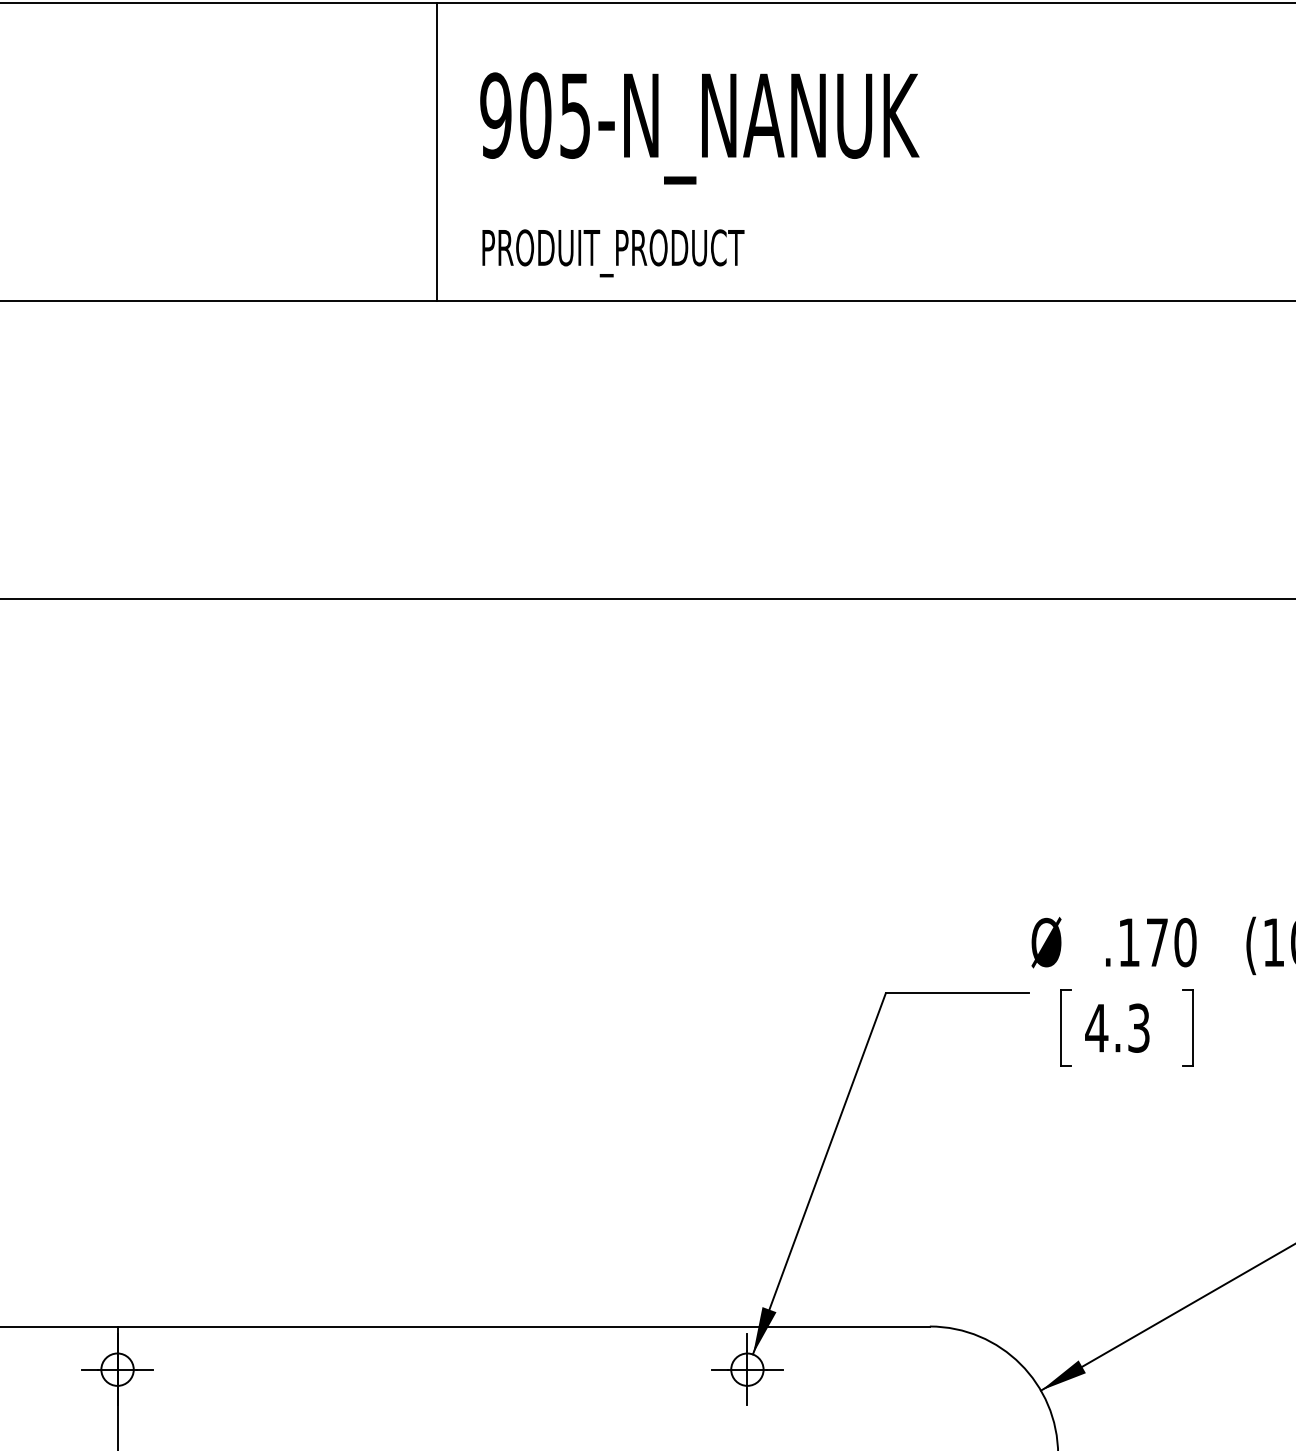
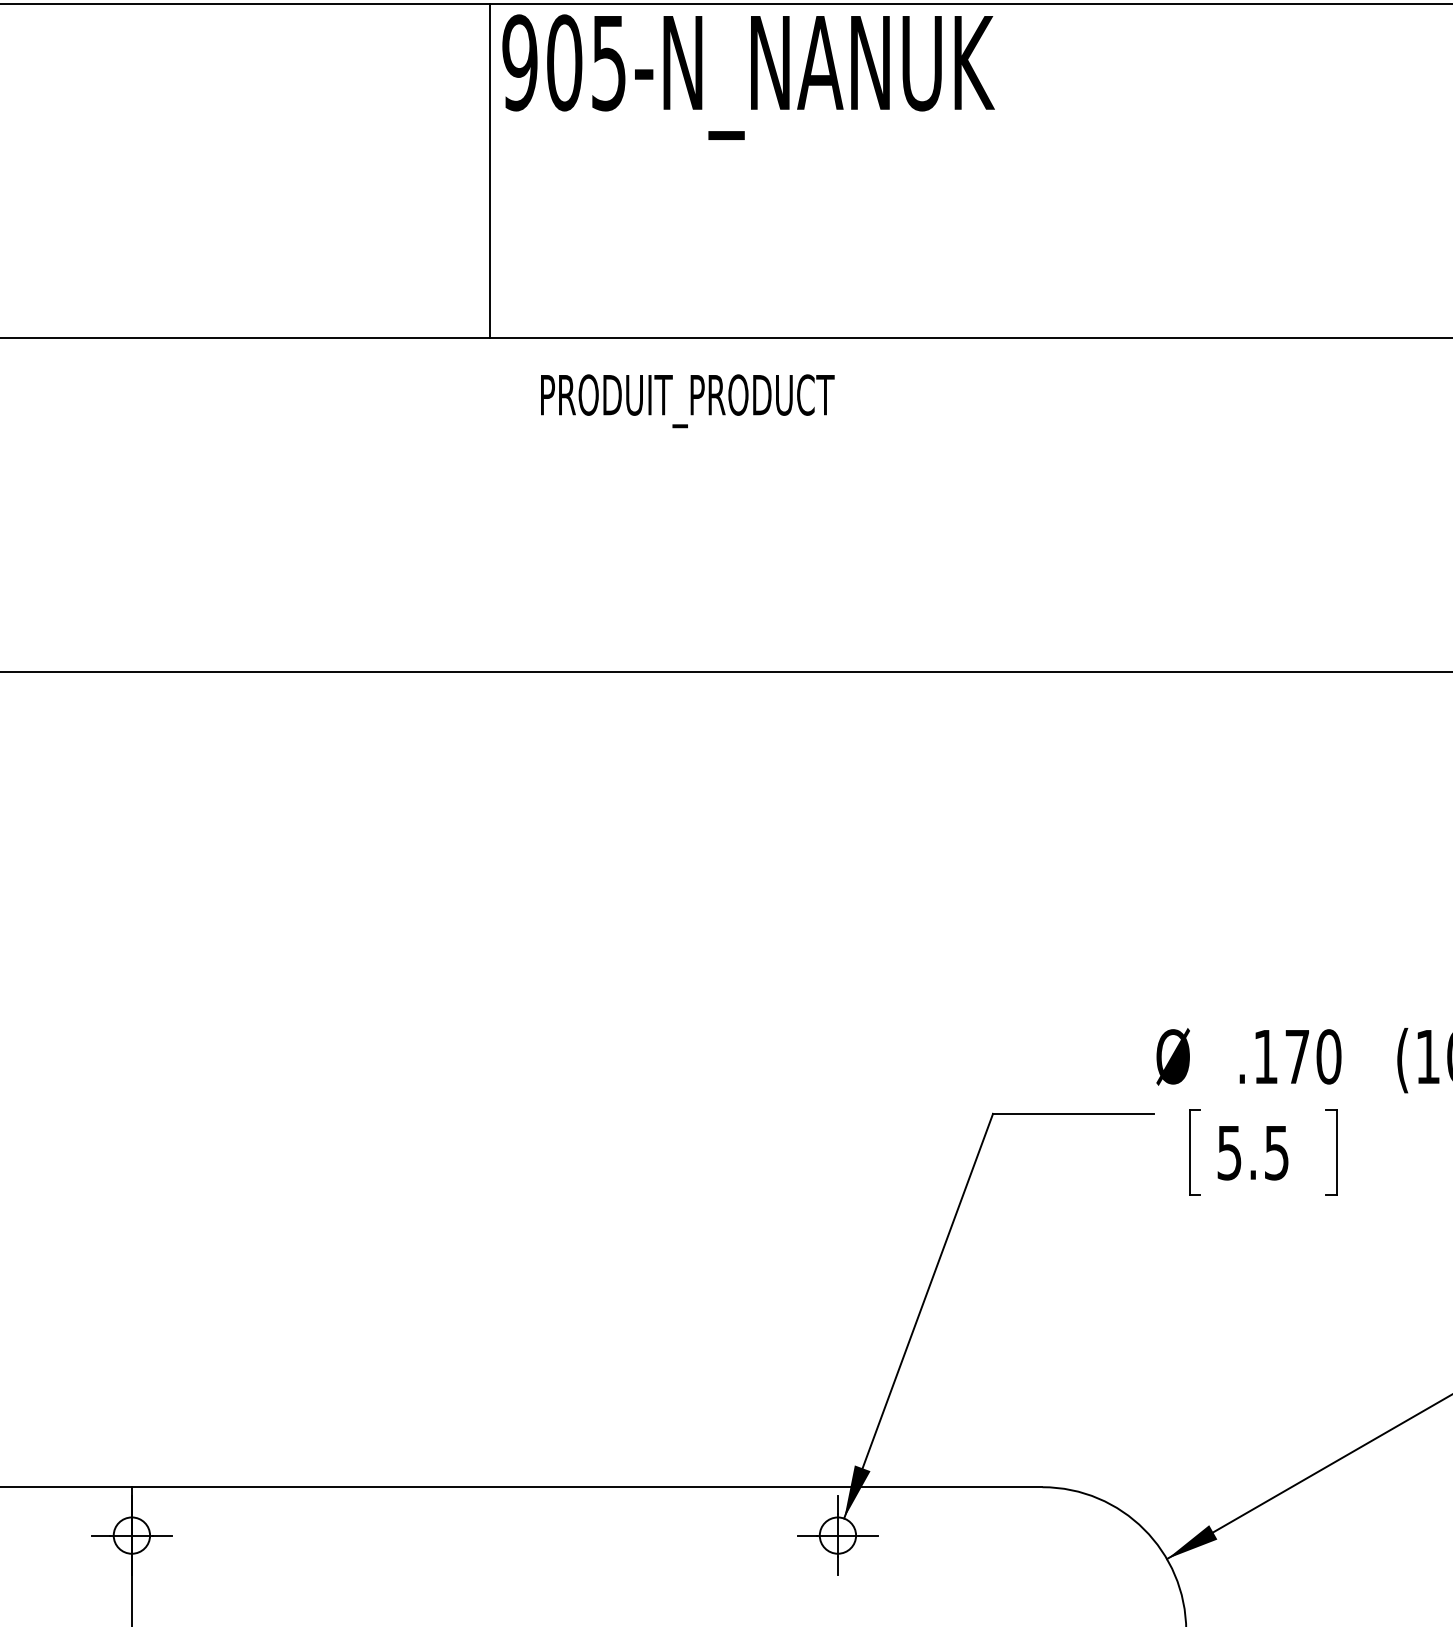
text: (699, 127) -> (748, 76), moved
text: (613, 253) -> (687, 401), moved
text: (1117, 1027) -> (1252, 1152), 4.3 -> 5.5

